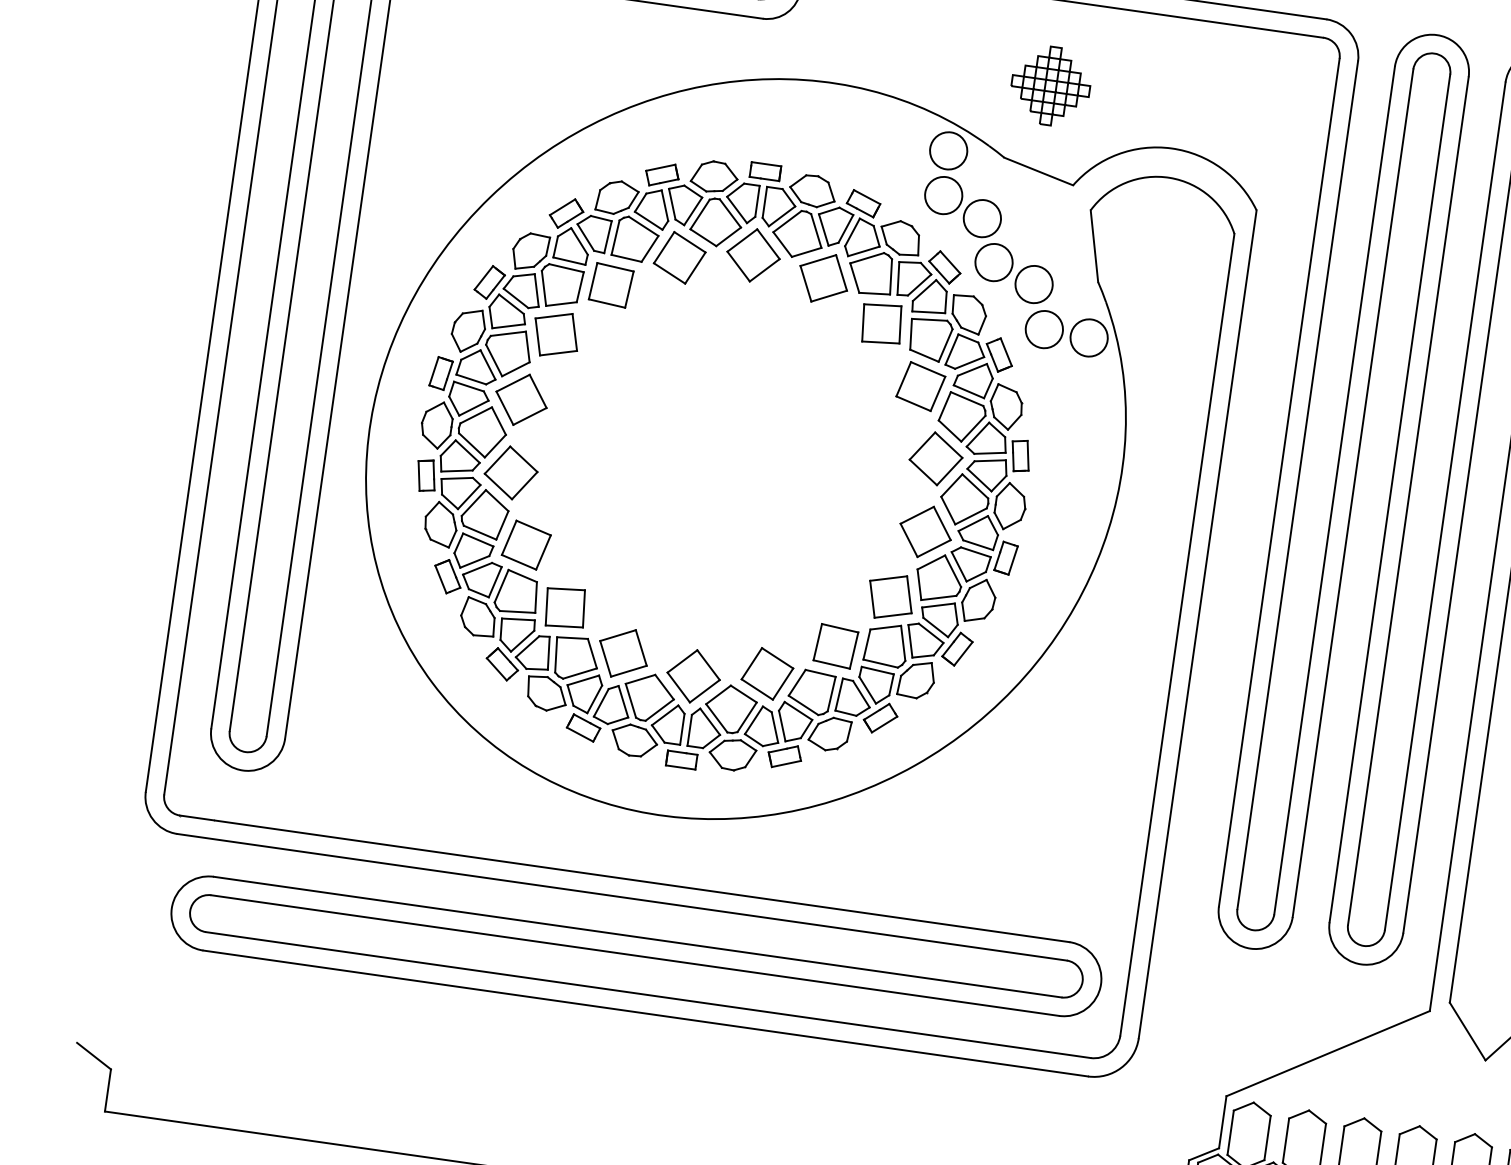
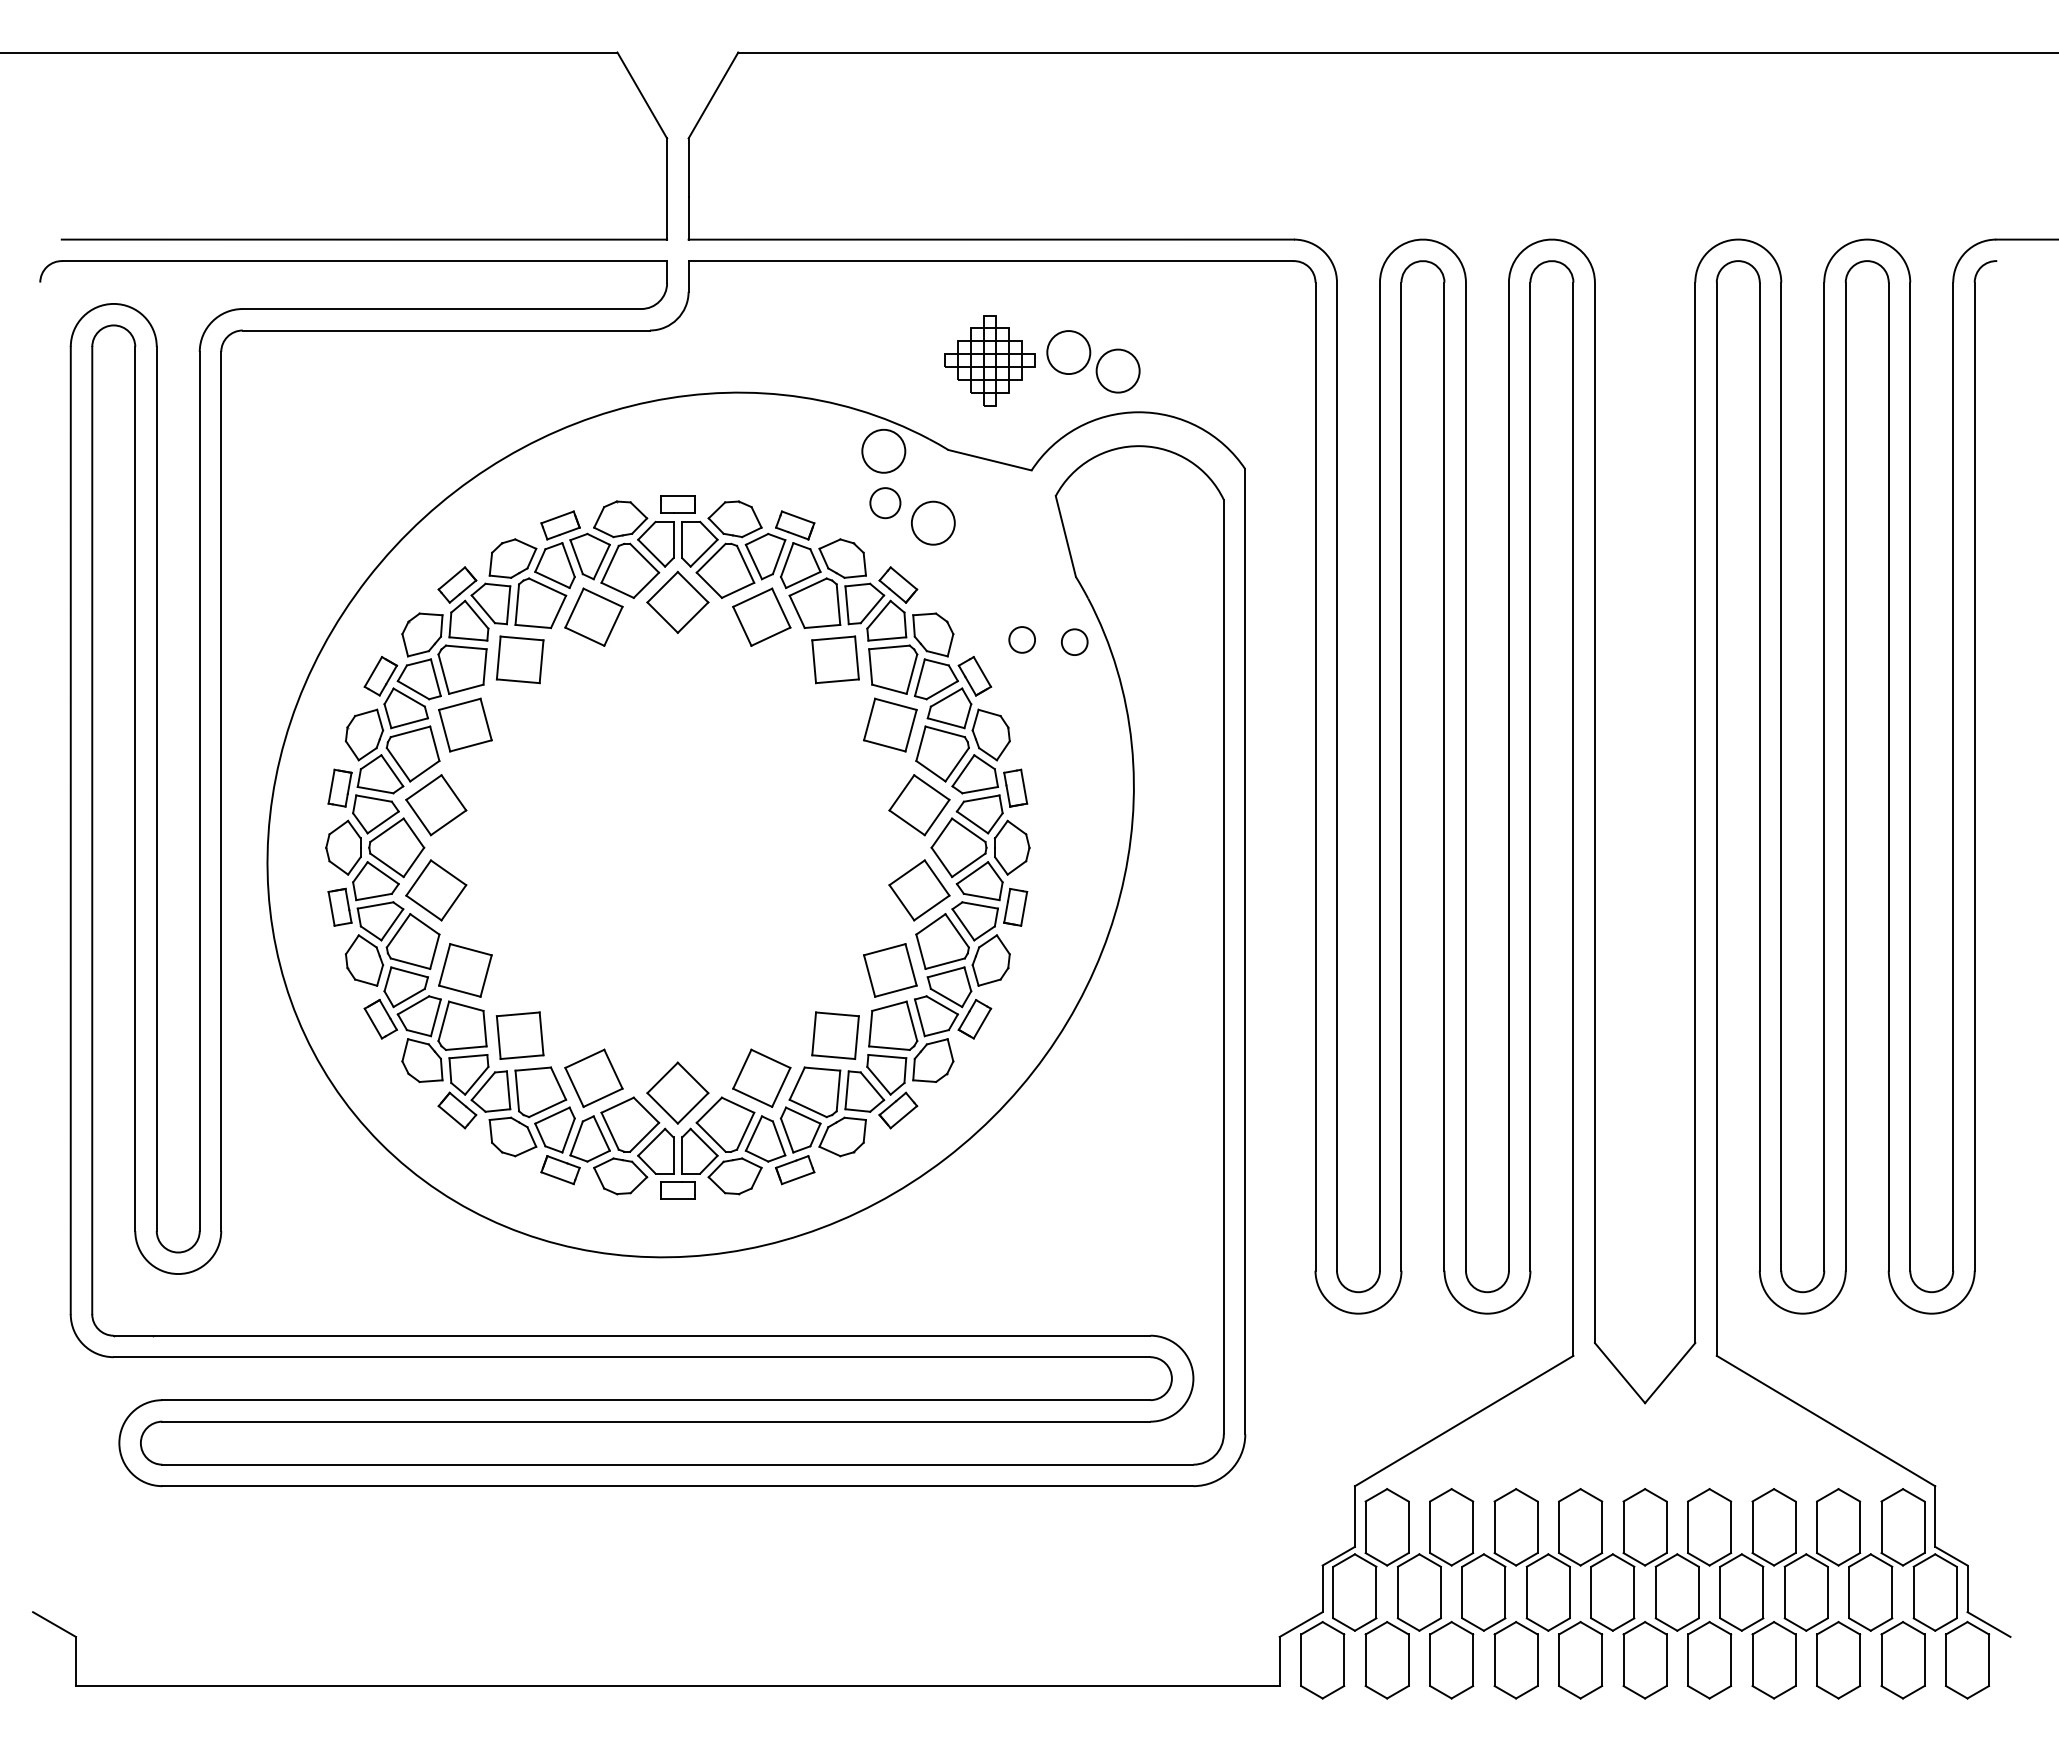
circle: (943, 194) -> (884, 502), size x0.7
part: (1014, 273) -> (1093, 361), moved
circle: (1043, 329) -> (1021, 639), size x0.6
circle: (1089, 337) -> (1074, 641), size x0.6

